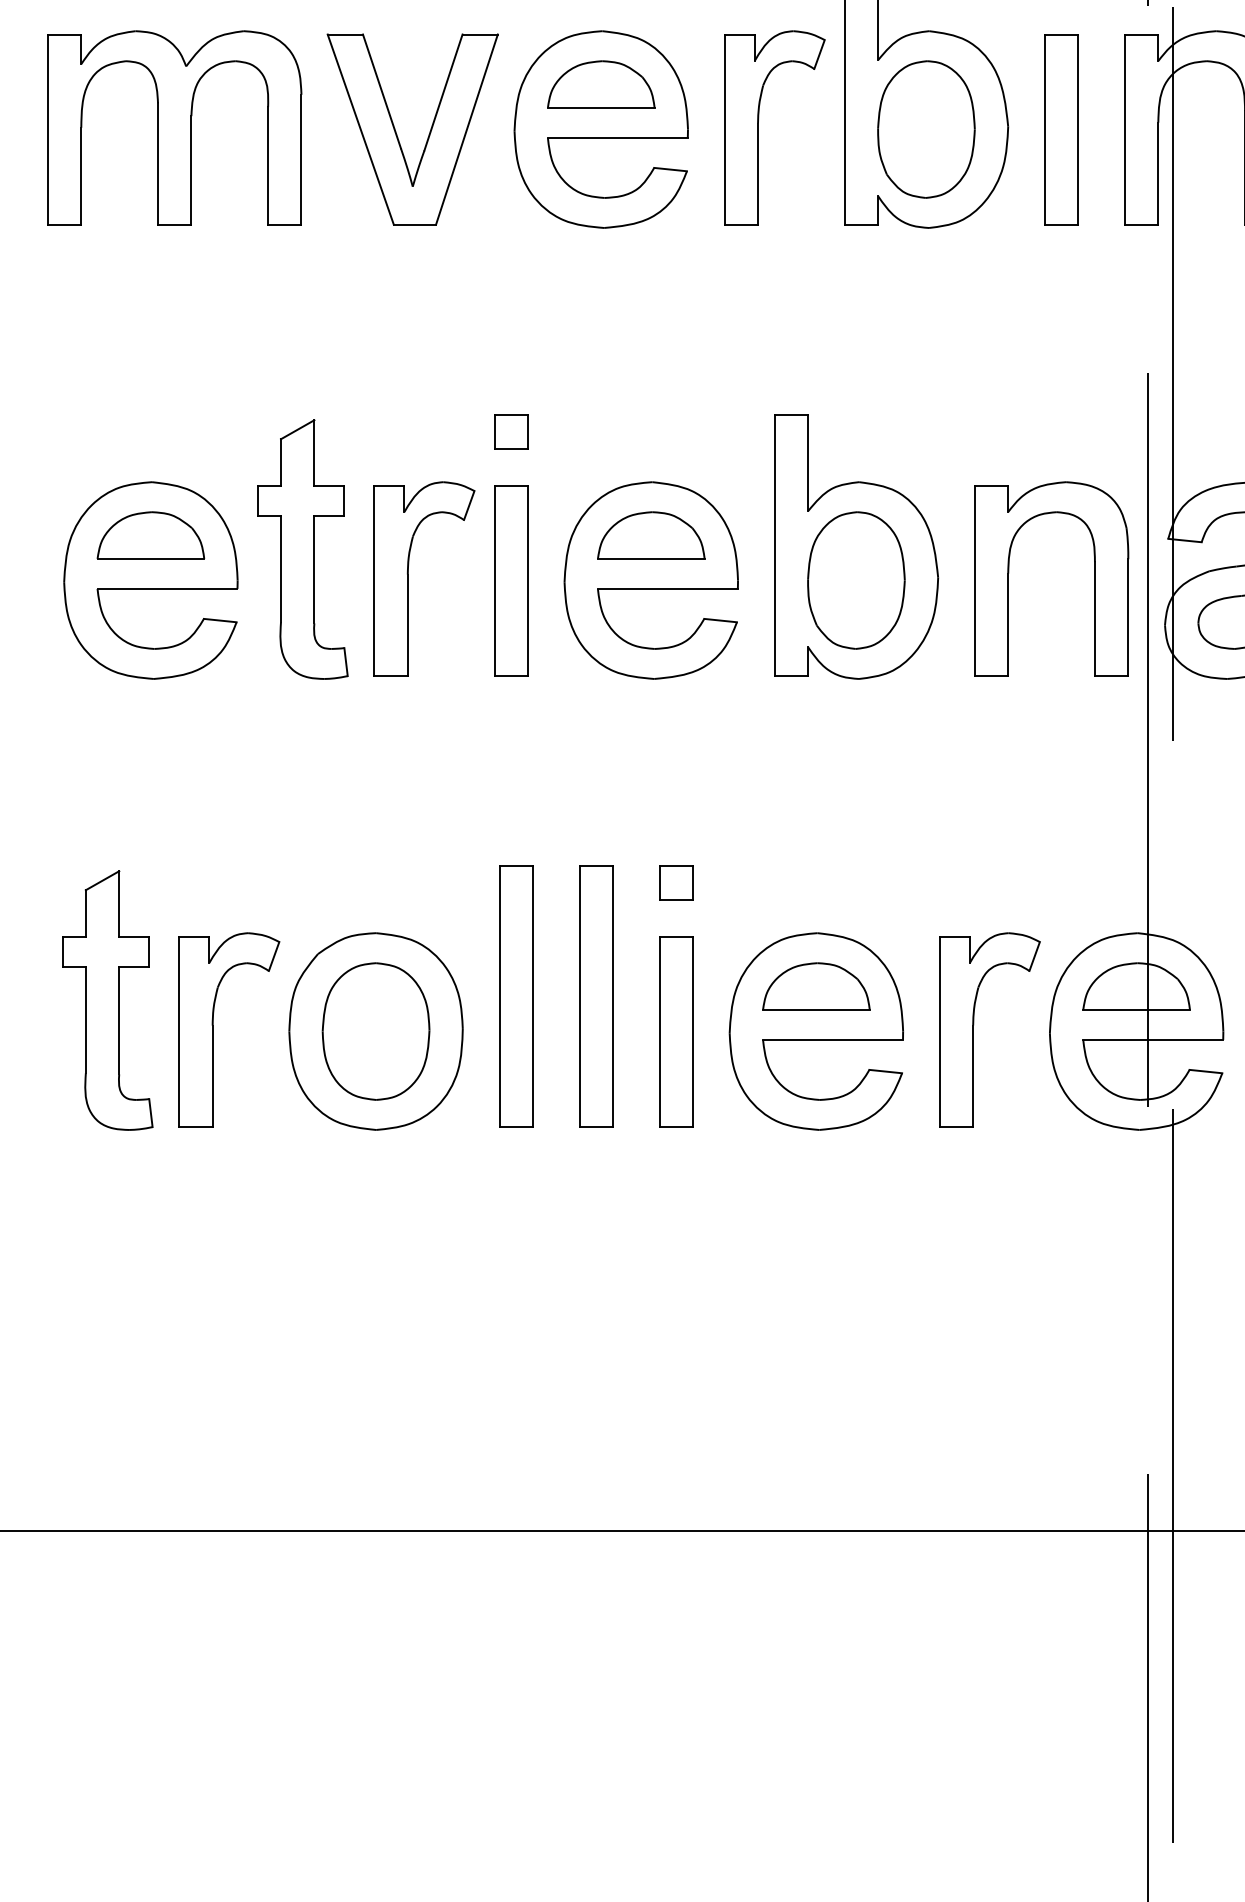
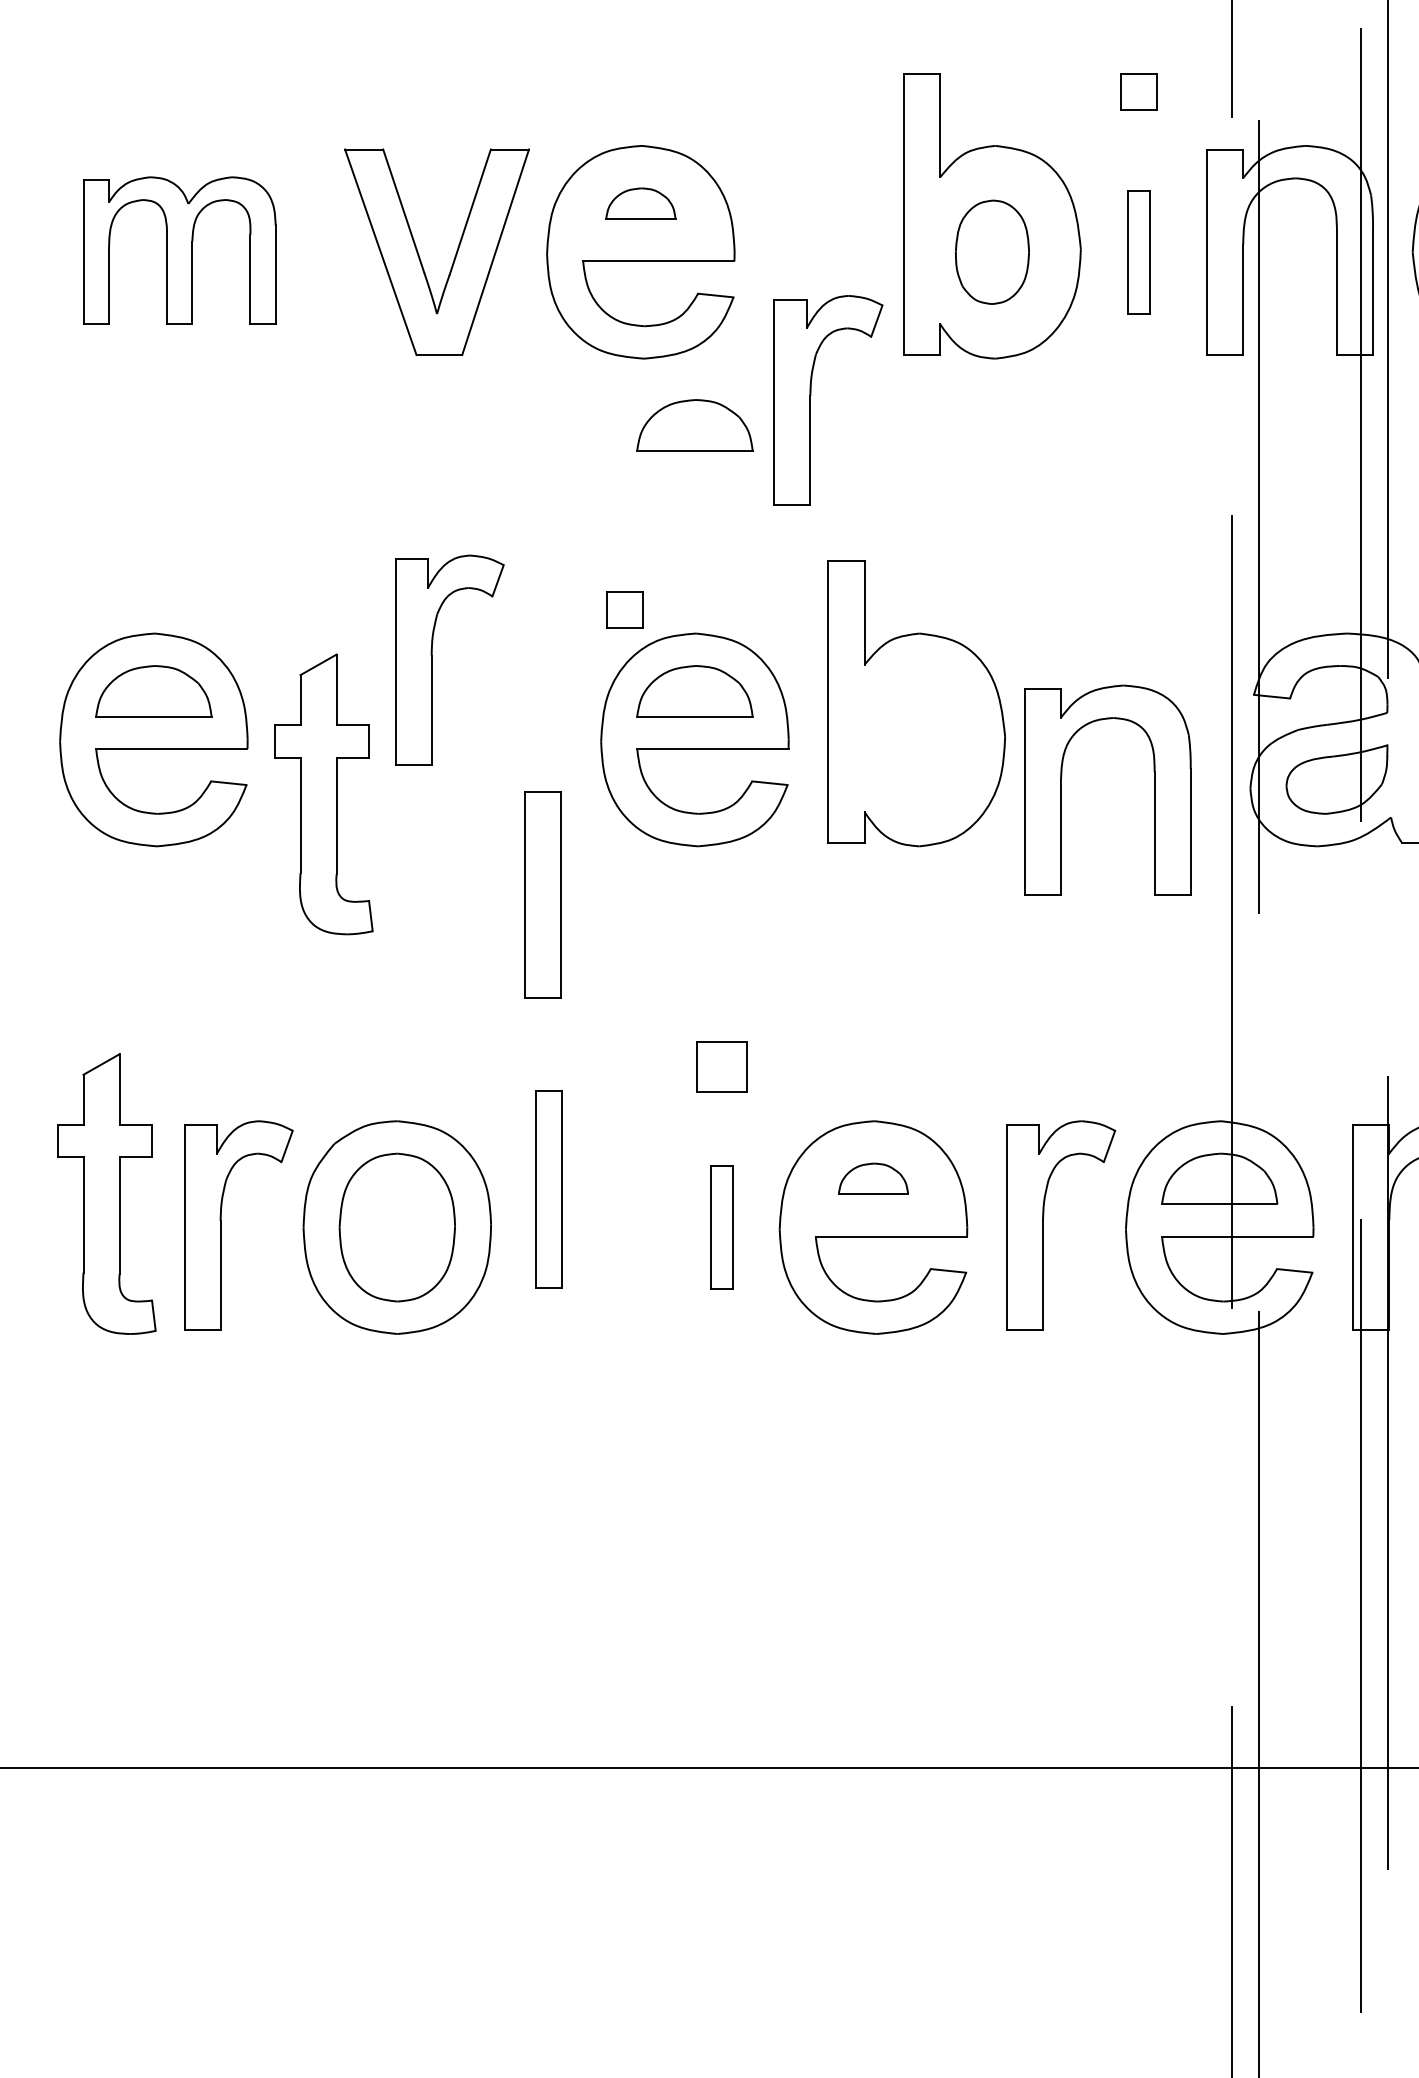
part: (600, 84) -> (640, 203), size x0.6
part: (759, 123) -> (811, 395), moved
part: (174, 127) -> (179, 250), size x0.7
part: (926, 129) -> (992, 252), size x0.7
part: (1061, 129) -> (1138, 252), size x0.6
part: (650, 289) -> (694, 425), added
part: (510, 431) -> (624, 609), moved
part: (302, 549) -> (323, 794), moved
part: (408, 578) -> (432, 659), moved
part: (1008, 578) -> (1061, 789), moved
part: (510, 580) -> (542, 894), moved
part: (856, 580) -> (916, 739), removed
part: (675, 882) -> (721, 1066), size x1.4
part: (816, 986) -> (873, 1178), size x0.6
part: (515, 996) -> (548, 1189), size x0.7
part: (595, 996) -> (634, 1189), removed
part: (675, 1031) -> (721, 1227), size x0.6

